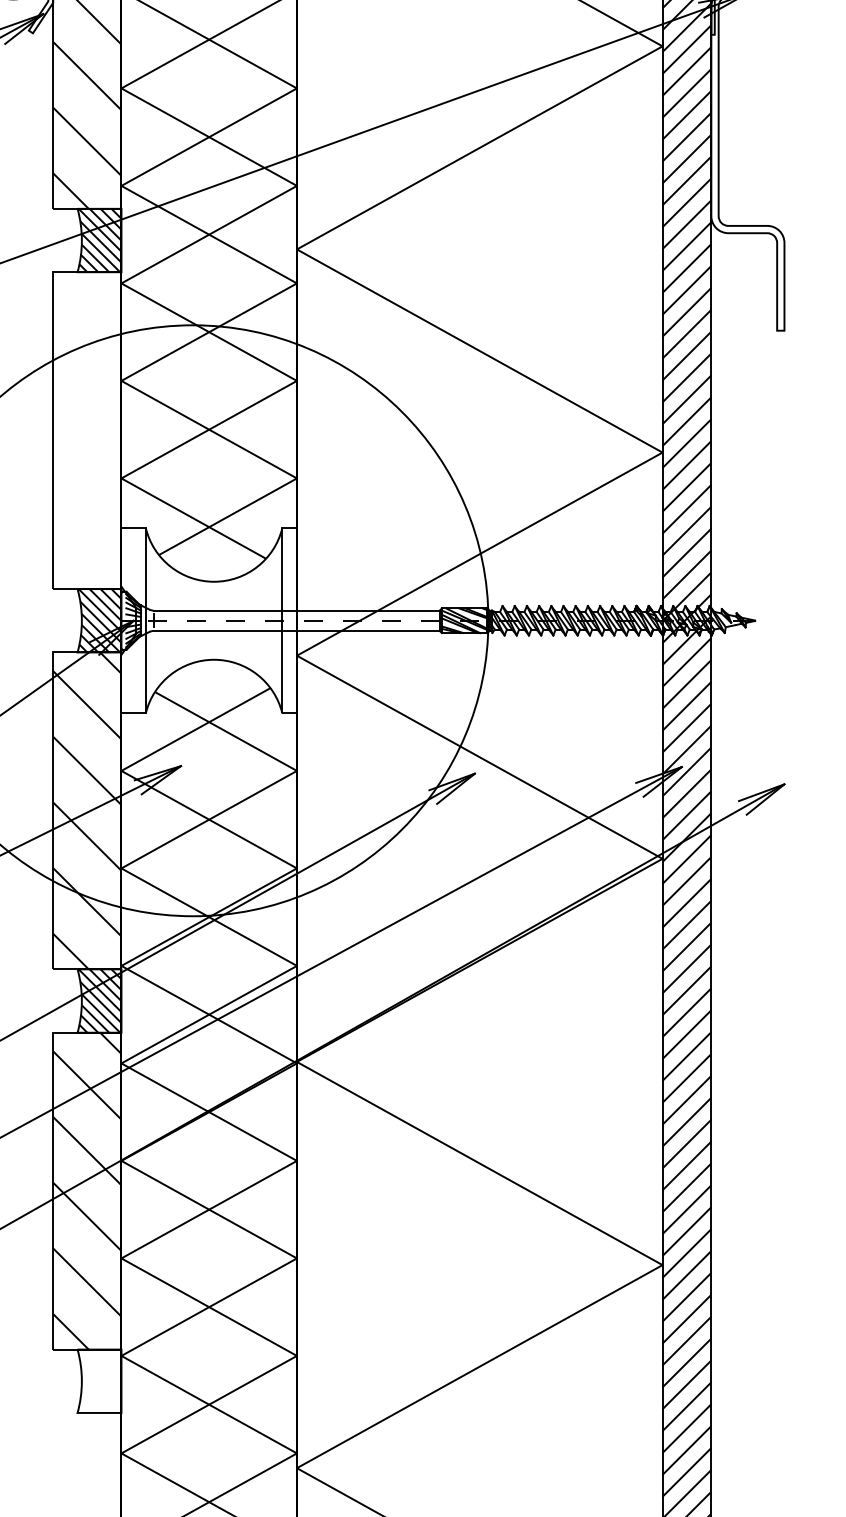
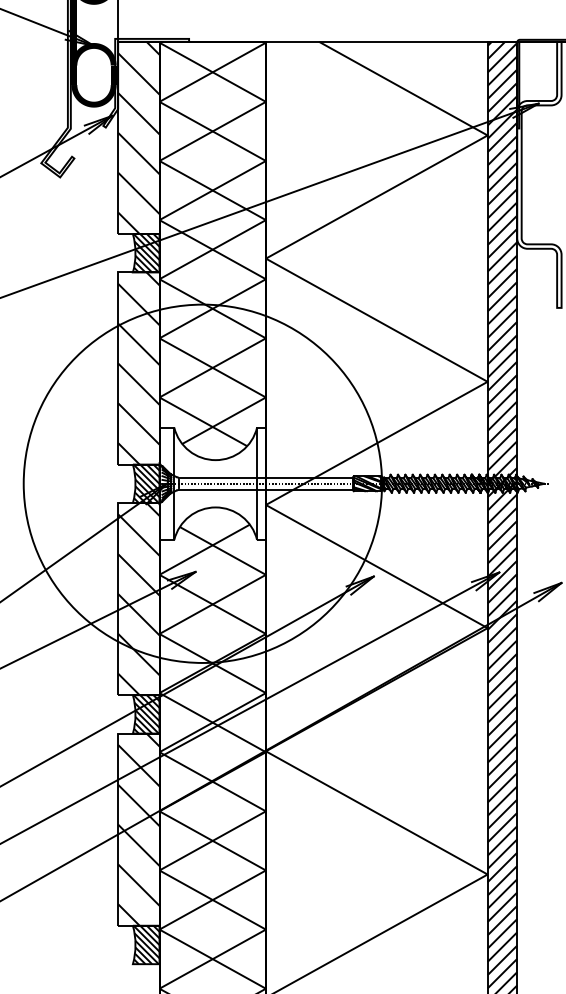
hatch: (86, 430) -> (138, 368), added
hatch: (99, 1380) -> (146, 944), added

